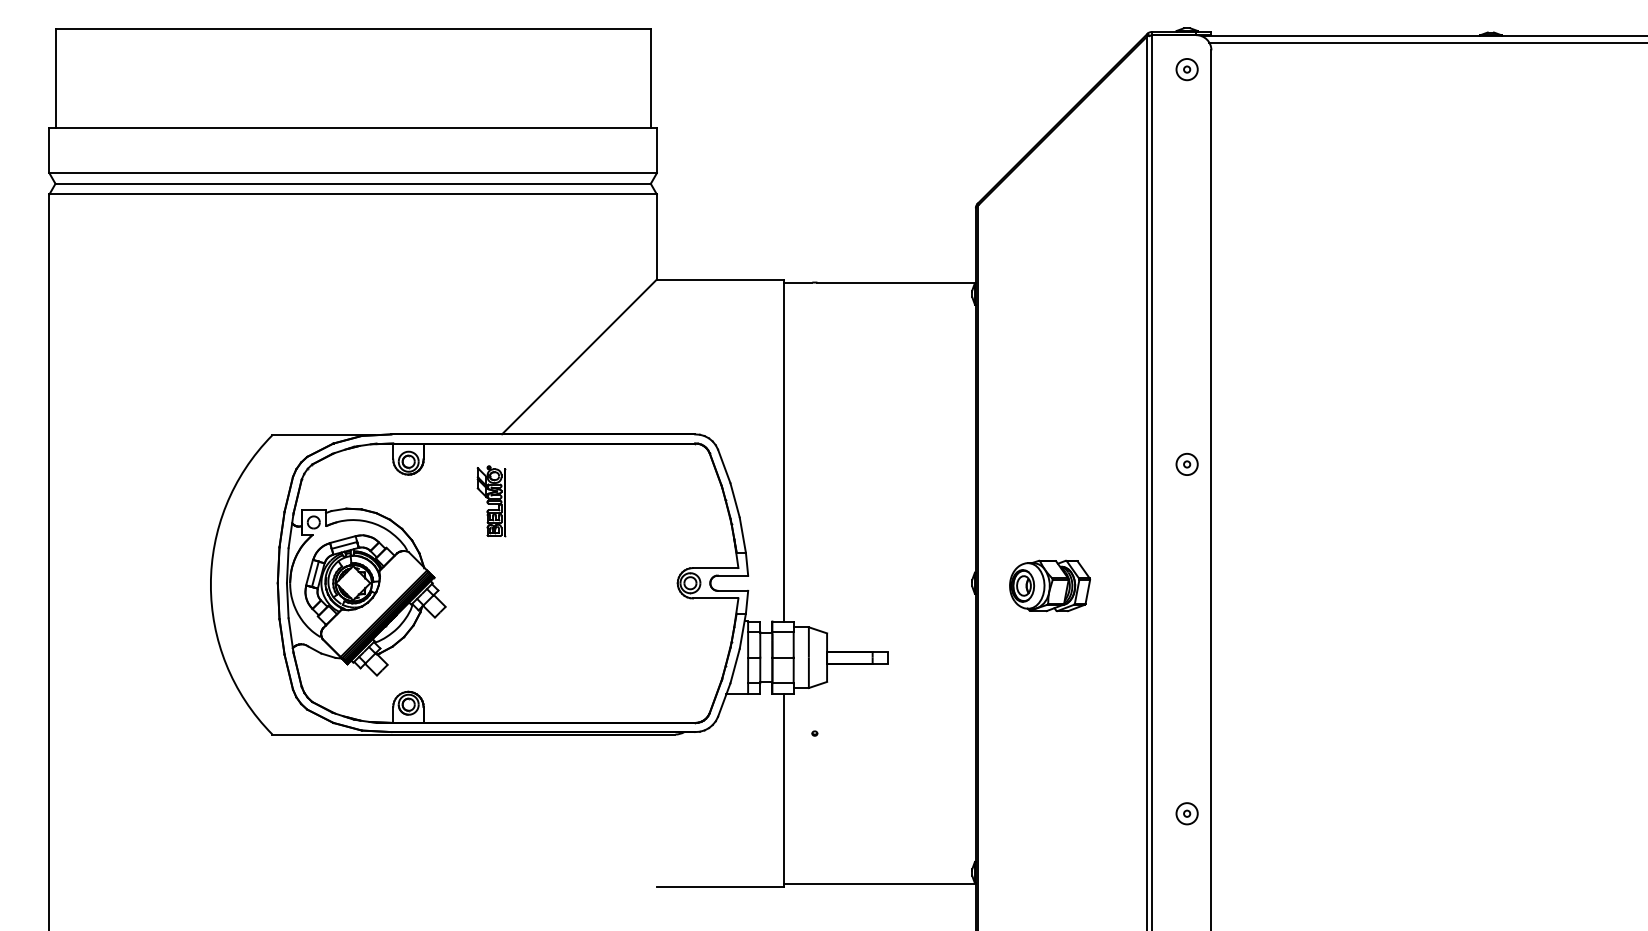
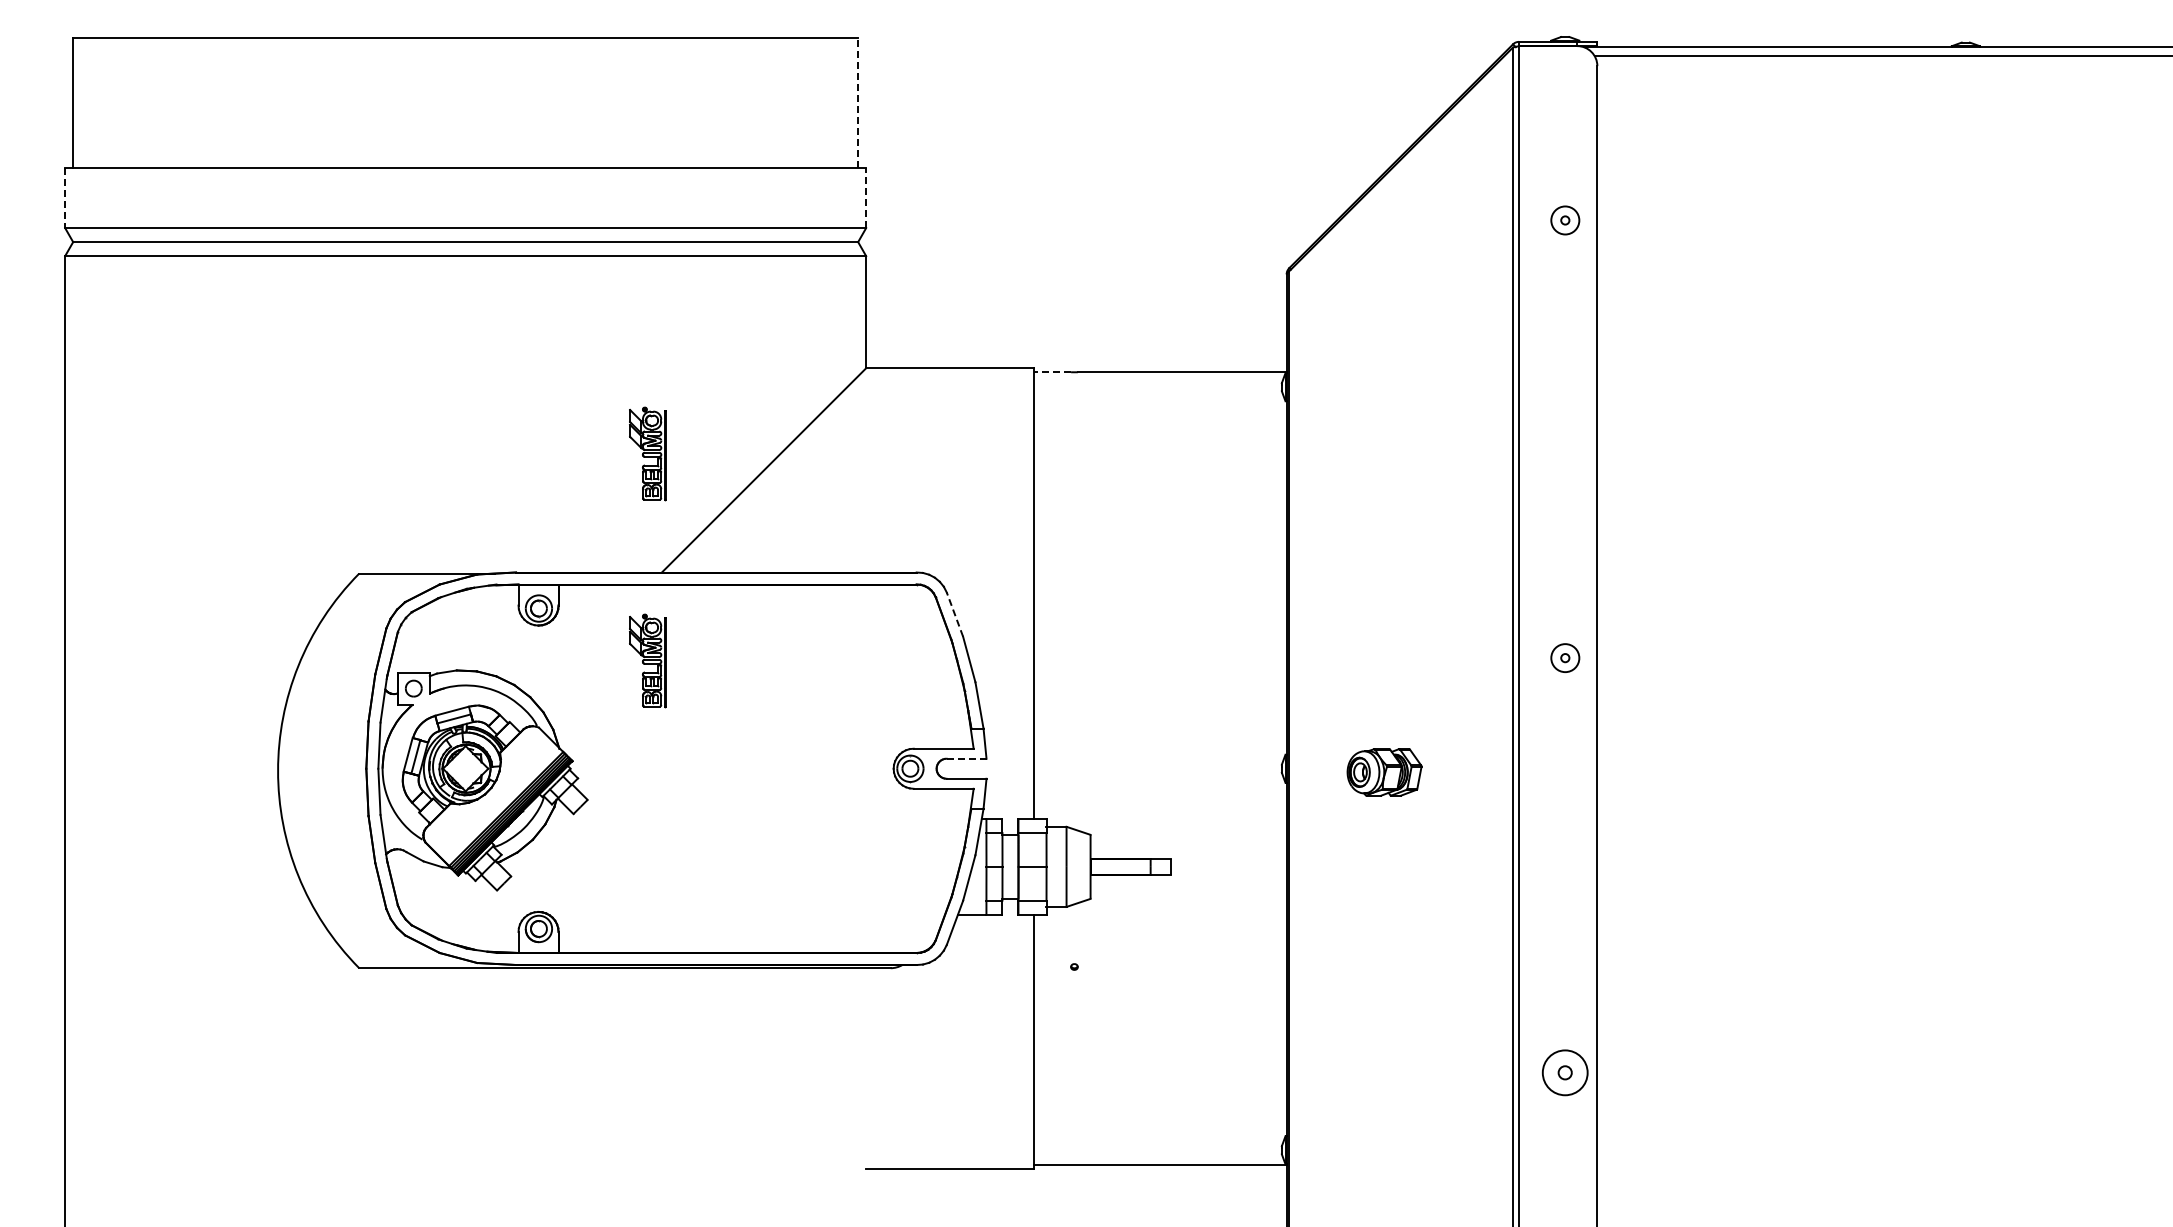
part: (1187, 69) -> (1565, 220), moved
line: (651, 77) -> (858, 102), solid -> dashed
line: (49, 150) -> (65, 198), solid -> dashed
line: (657, 150) -> (866, 197), solid -> dashed
line: (798, 282) -> (1052, 372), solid -> dashed
part: (491, 344) -> (647, 453), added
part: (1187, 463) -> (1565, 657), moved
line: (723, 466) -> (954, 614), solid -> dashed
line: (732, 575) -> (966, 758), solid -> dashed
part: (1050, 586) -> (1384, 772), size x0.7
part: (1187, 813) -> (1565, 1072), size x1.6

